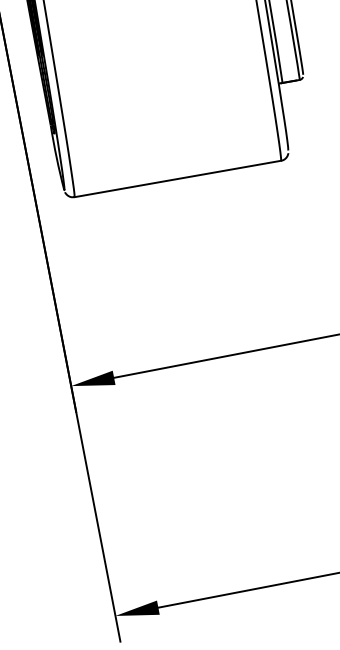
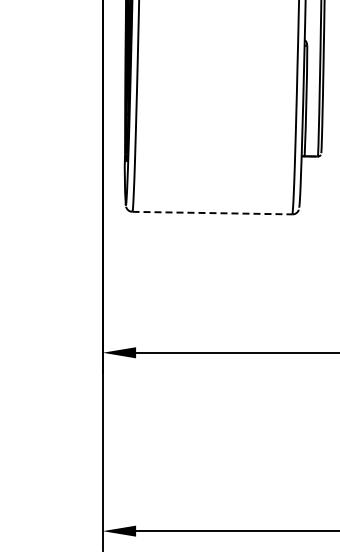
line: (178, 179) -> (212, 213), solid -> dashed

